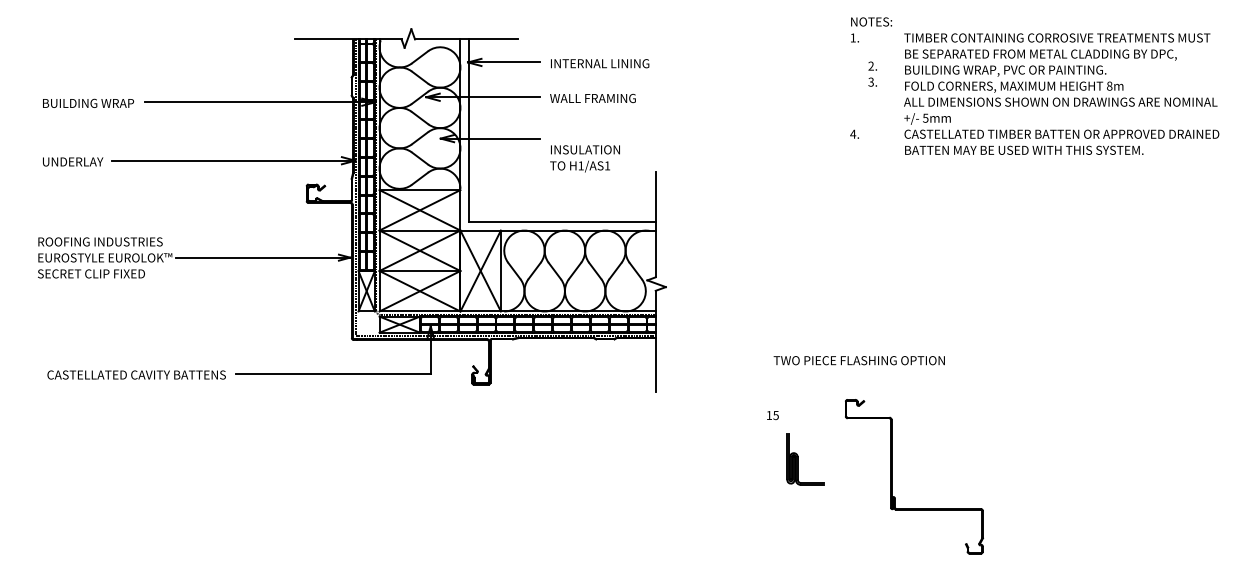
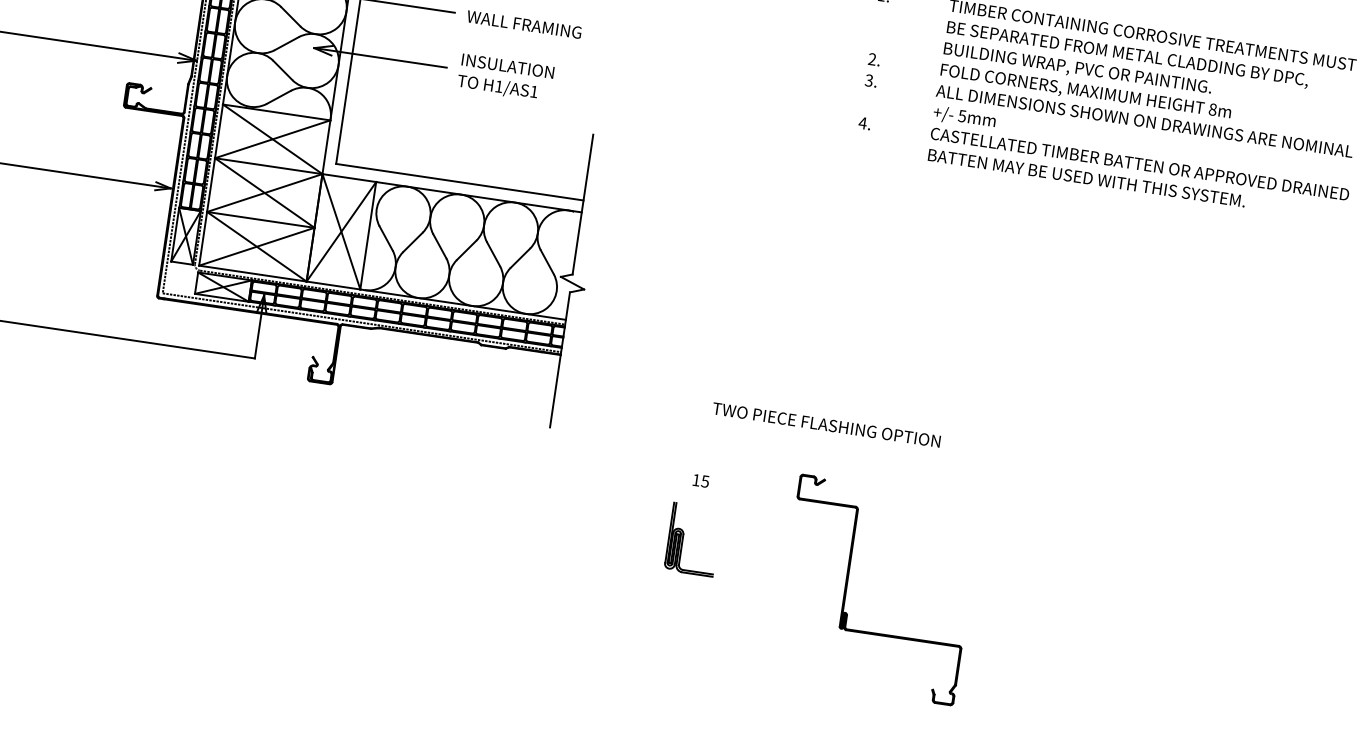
text: (872, 73) -> (872, 69), moved
text: (584, 158) -> (505, 77), moved
part: (798, 459) -> (683, 538), moved

